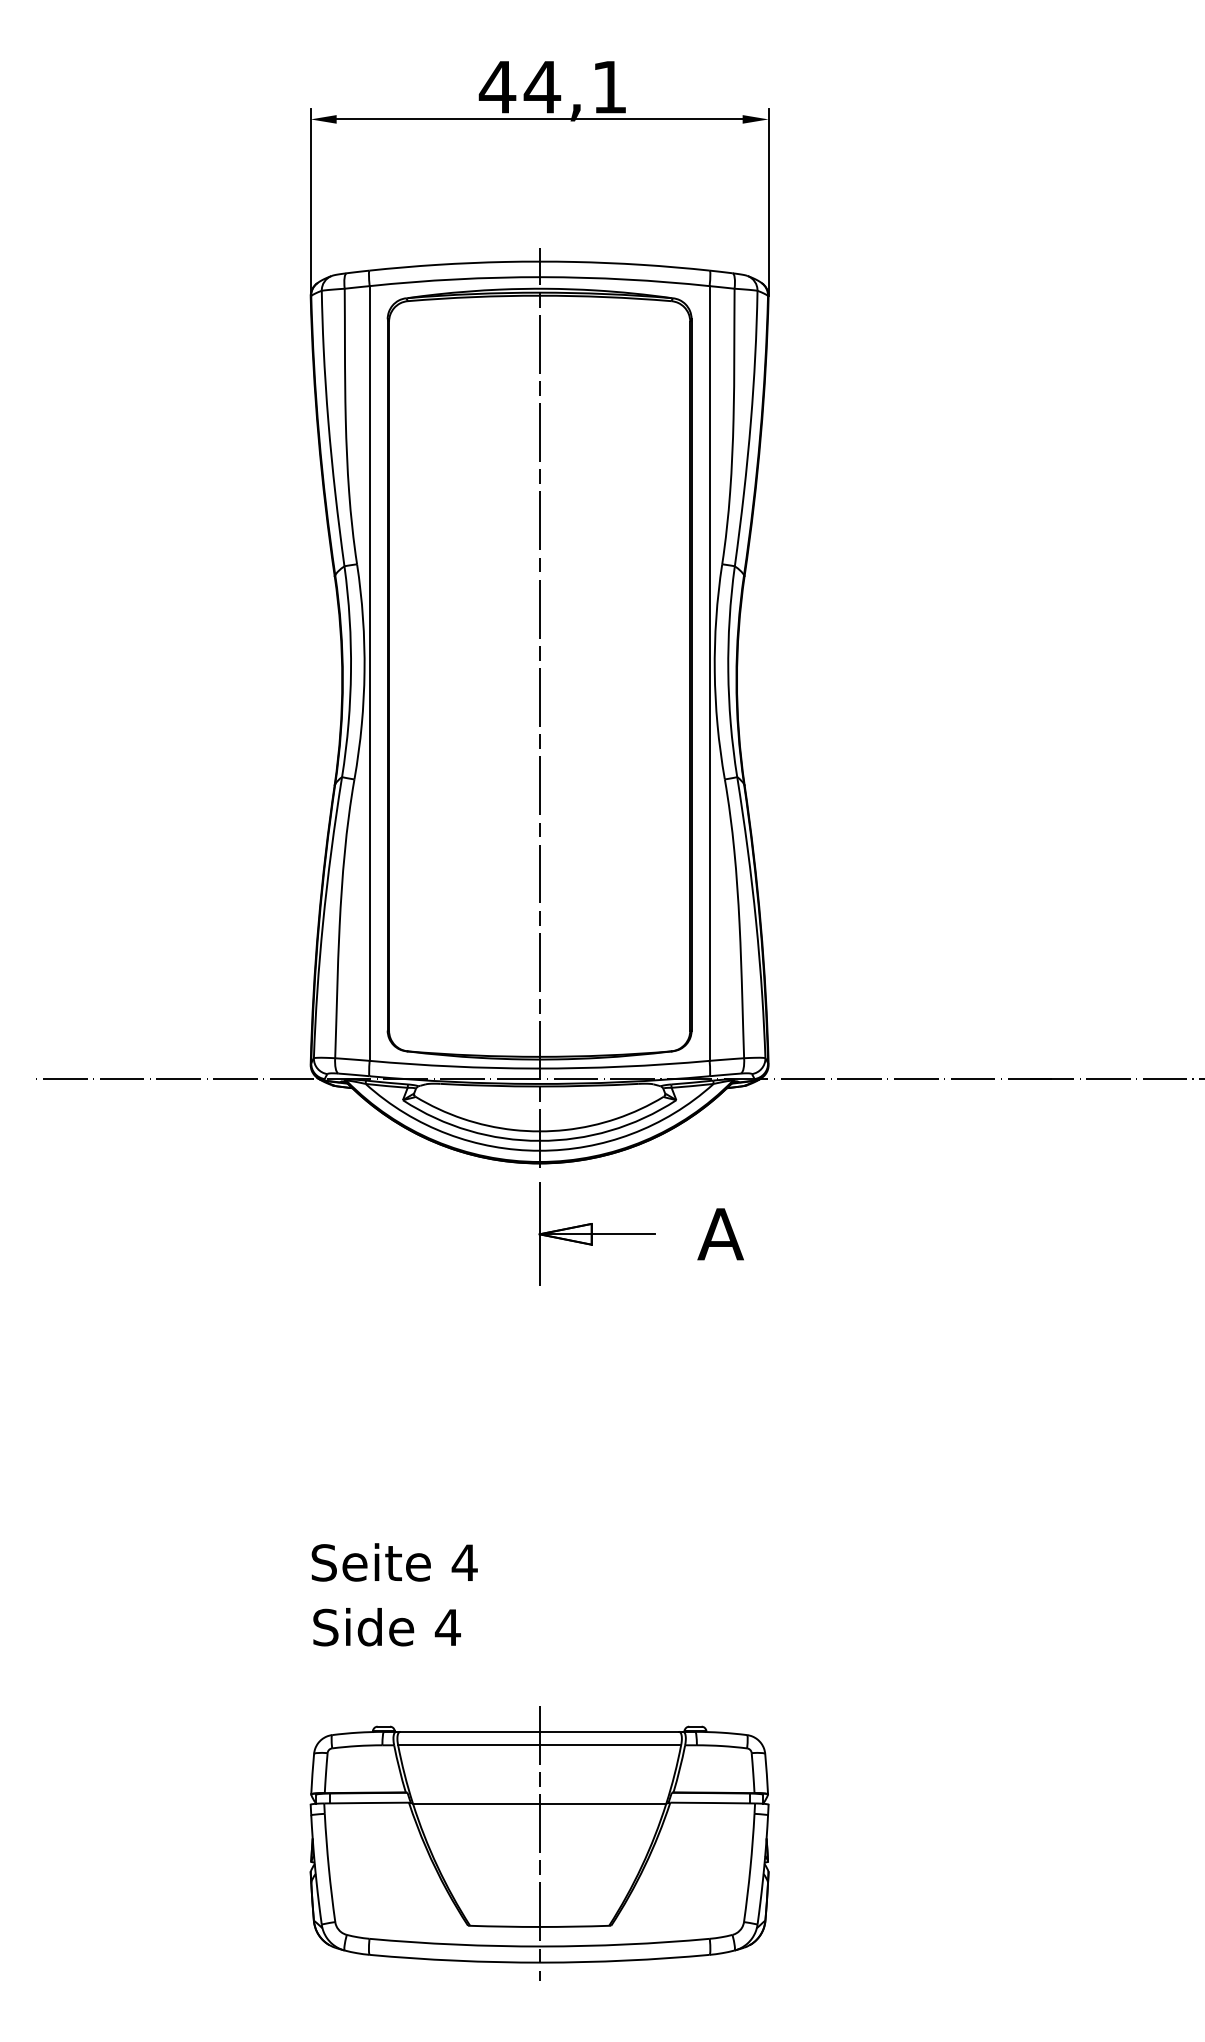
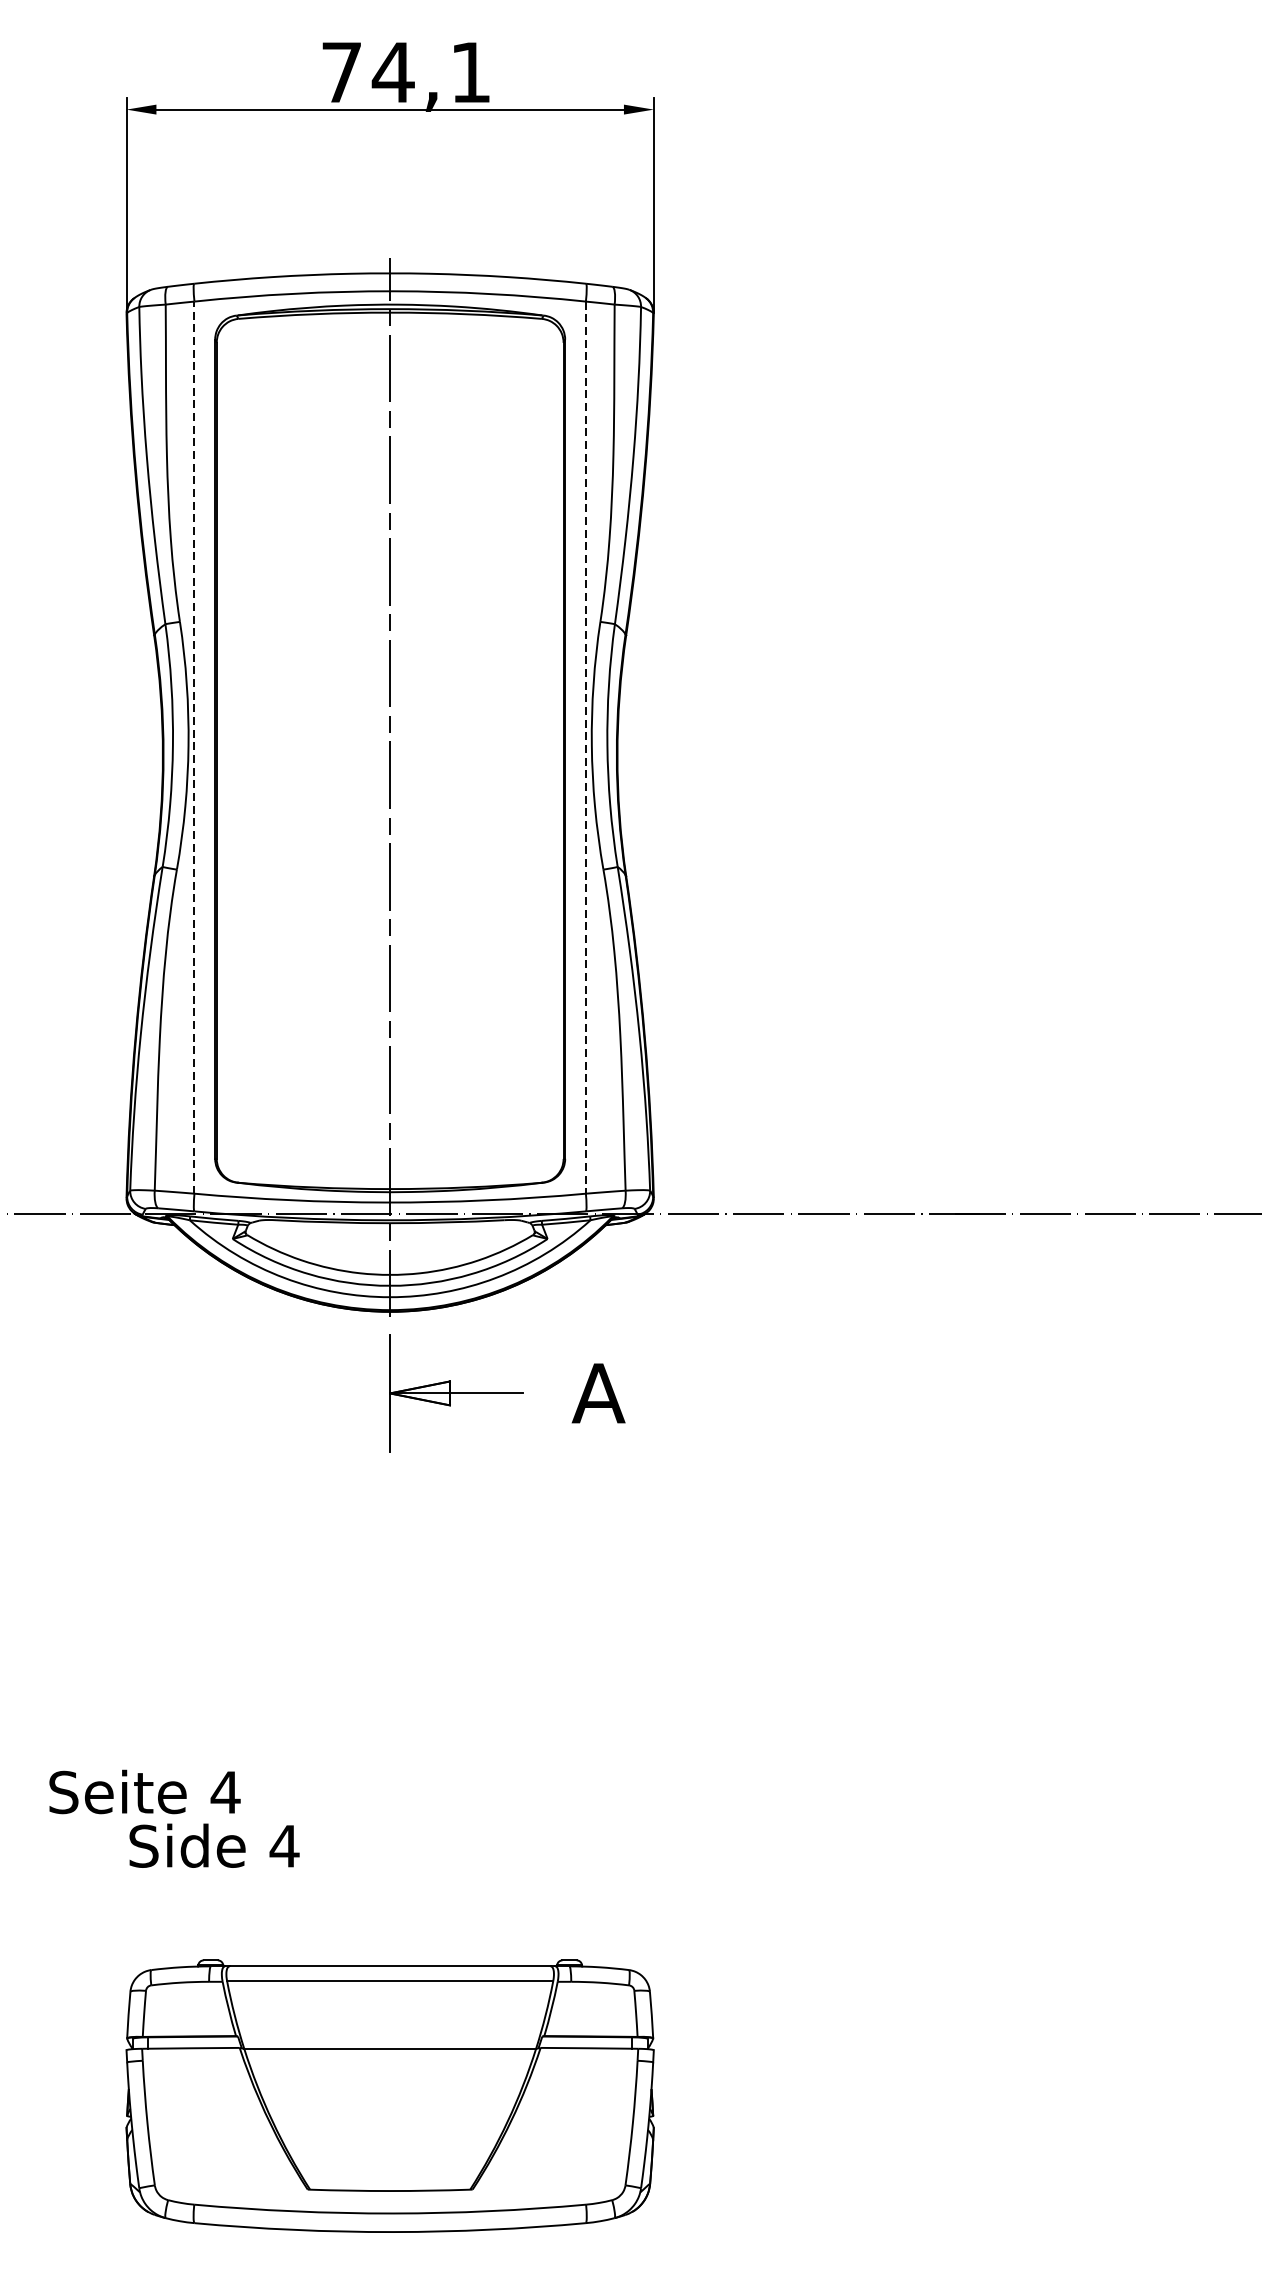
text: (497, 87) -> (341, 72), 44,1 -> 74,1
line: (369, 673) -> (194, 747), solid -> dashed
line: (709, 674) -> (585, 748), solid -> dashed
text: (394, 1562) -> (144, 1792), moved
line: (539, 1842) -> (390, 2093), removed

